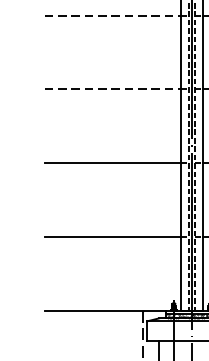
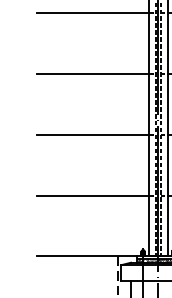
line: (113, 15) -> (93, 12), dashed -> solid
line: (113, 88) -> (93, 73), dashed -> solid

